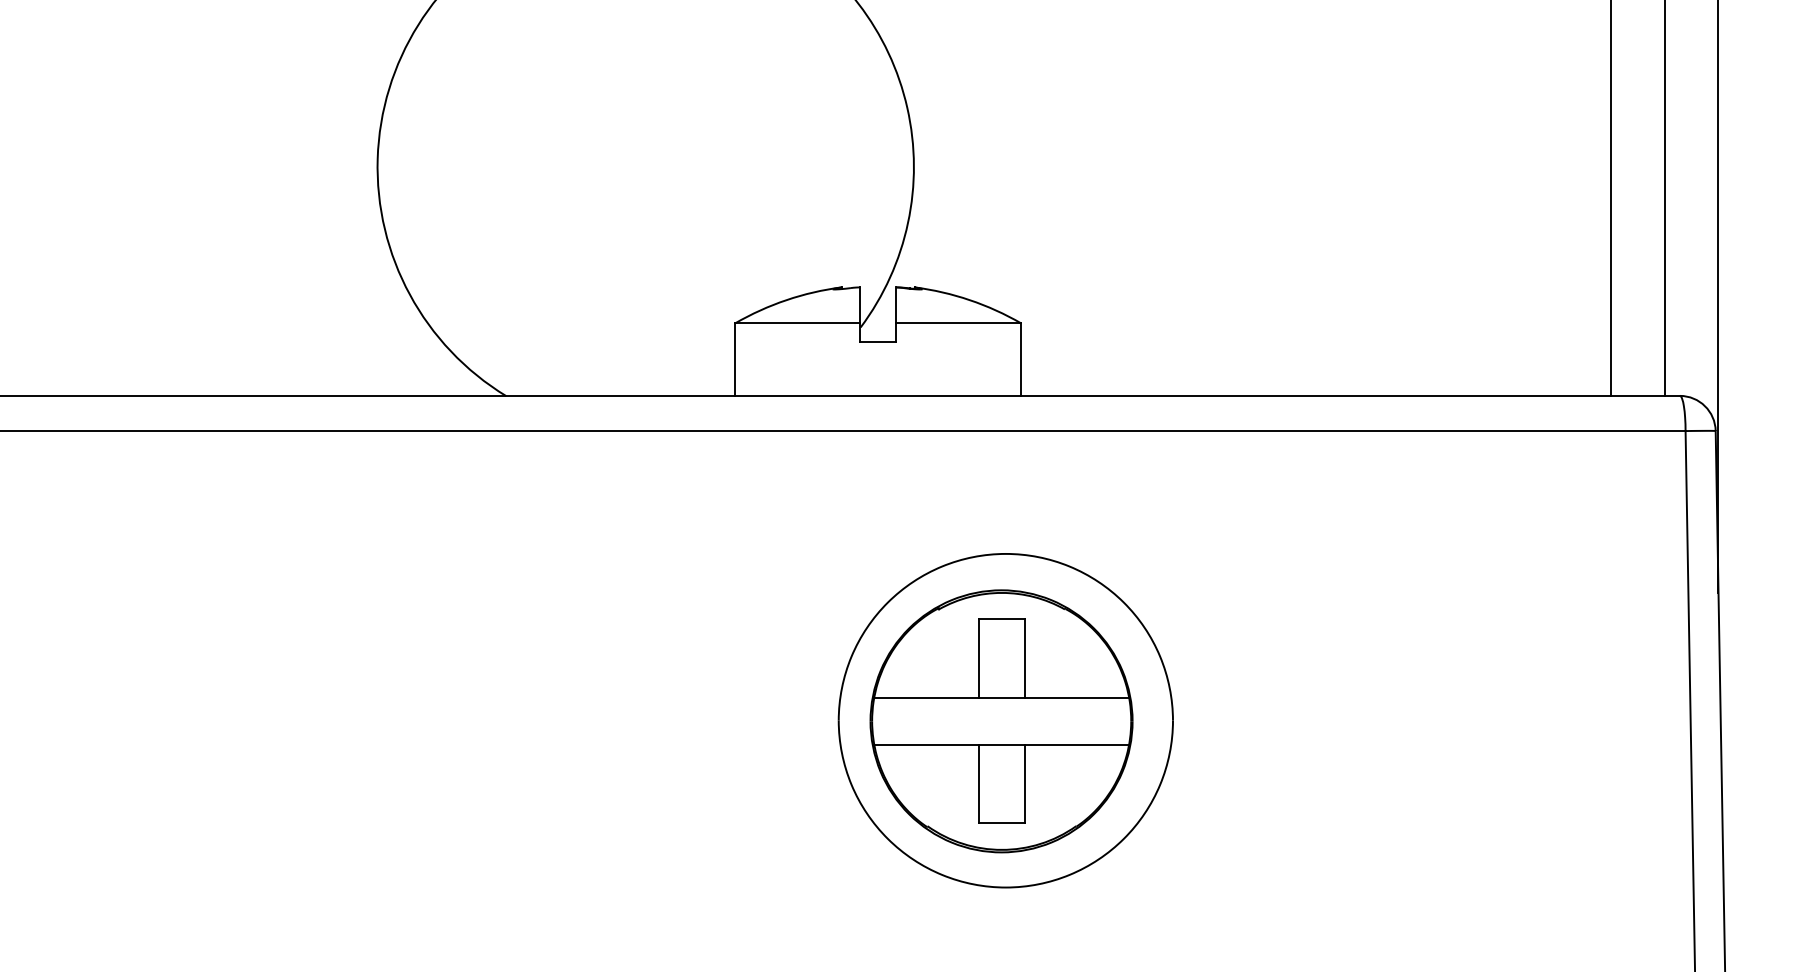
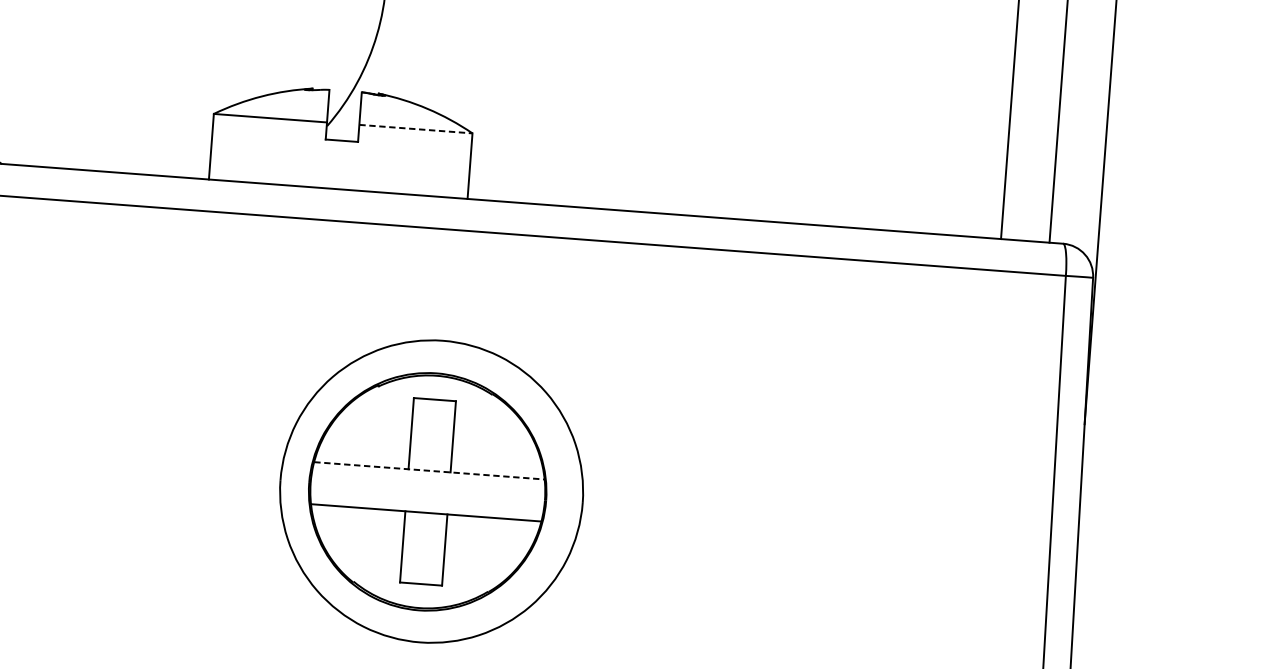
line: (958, 323) -> (415, 129), solid -> dashed
line: (1002, 698) -> (430, 471), solid -> dashed

